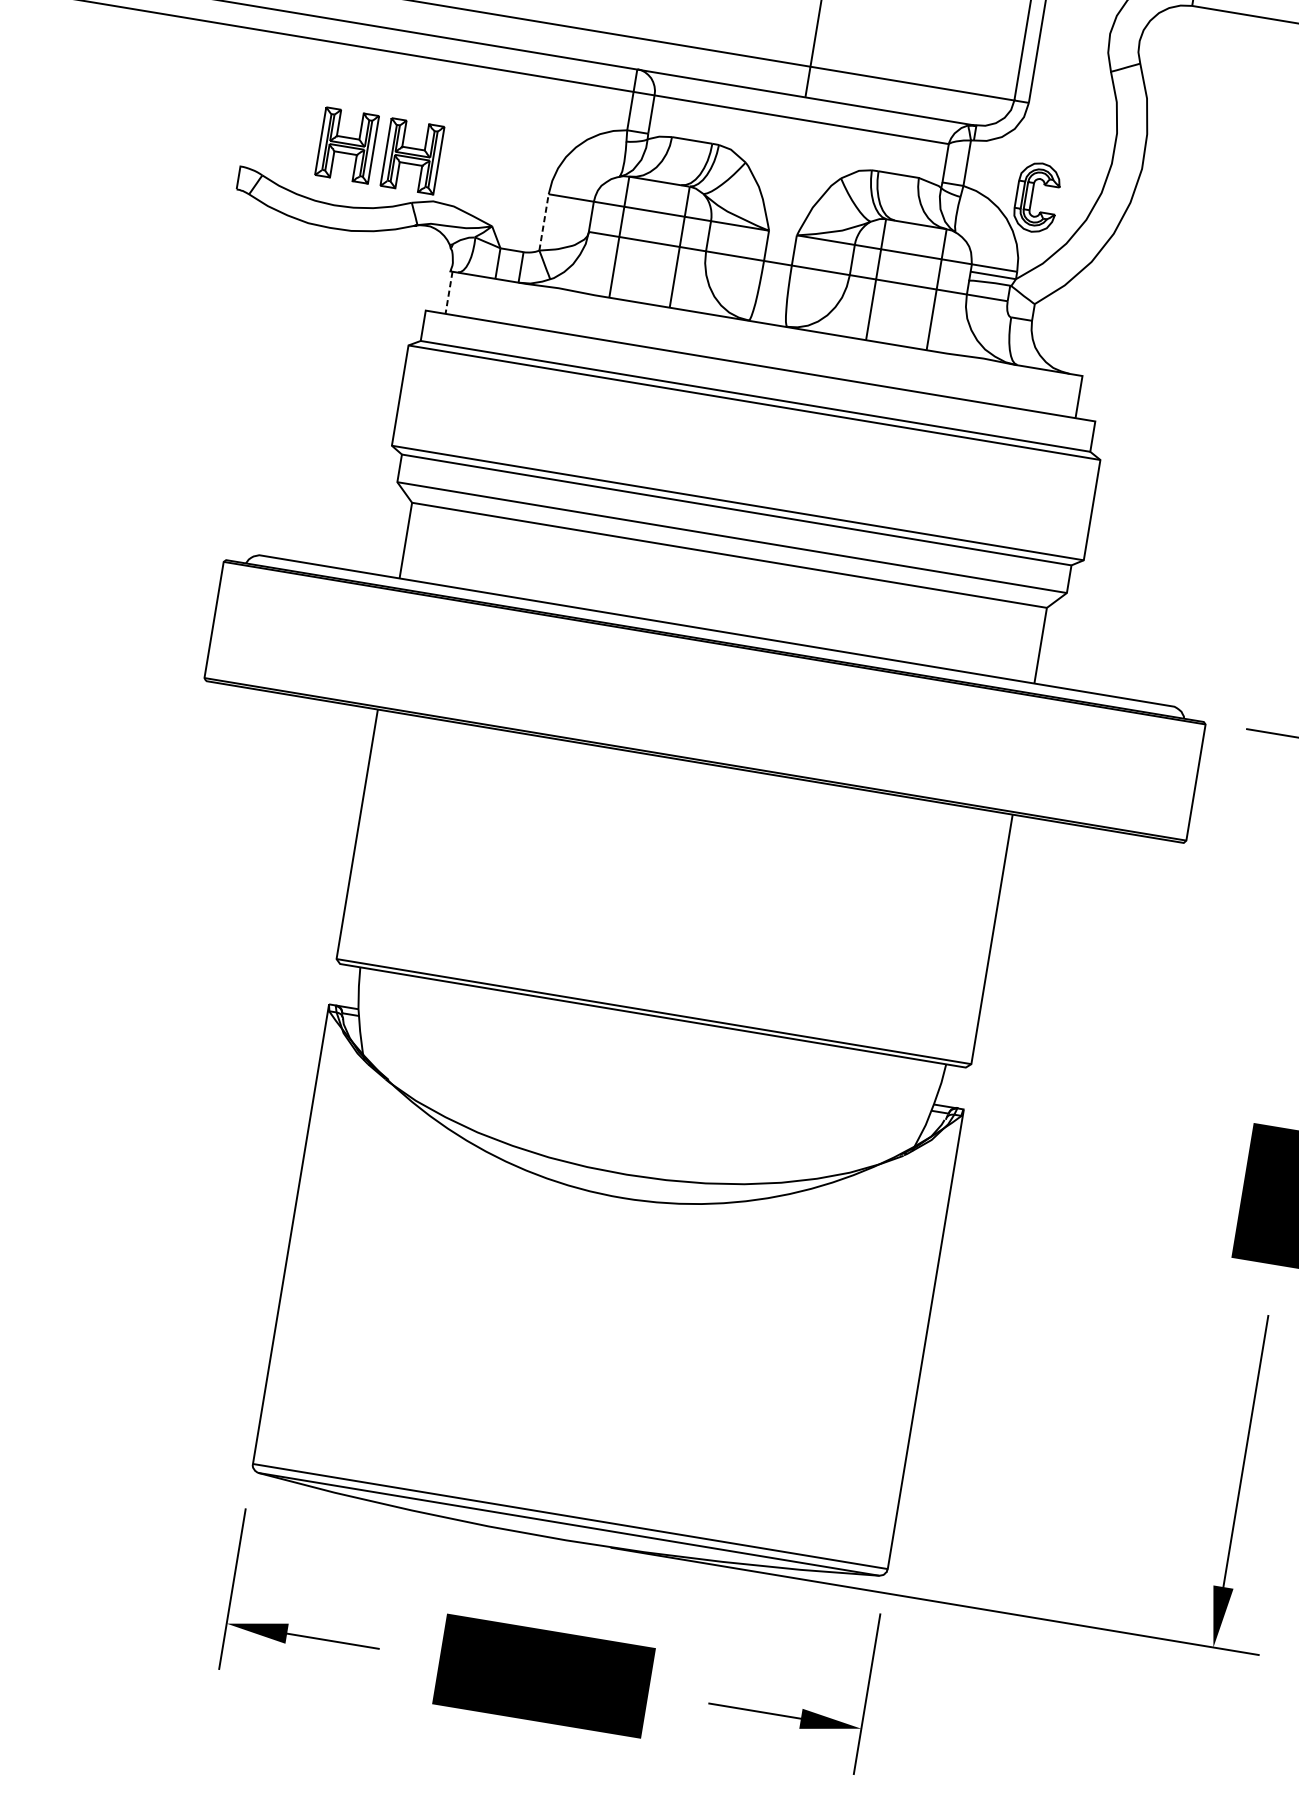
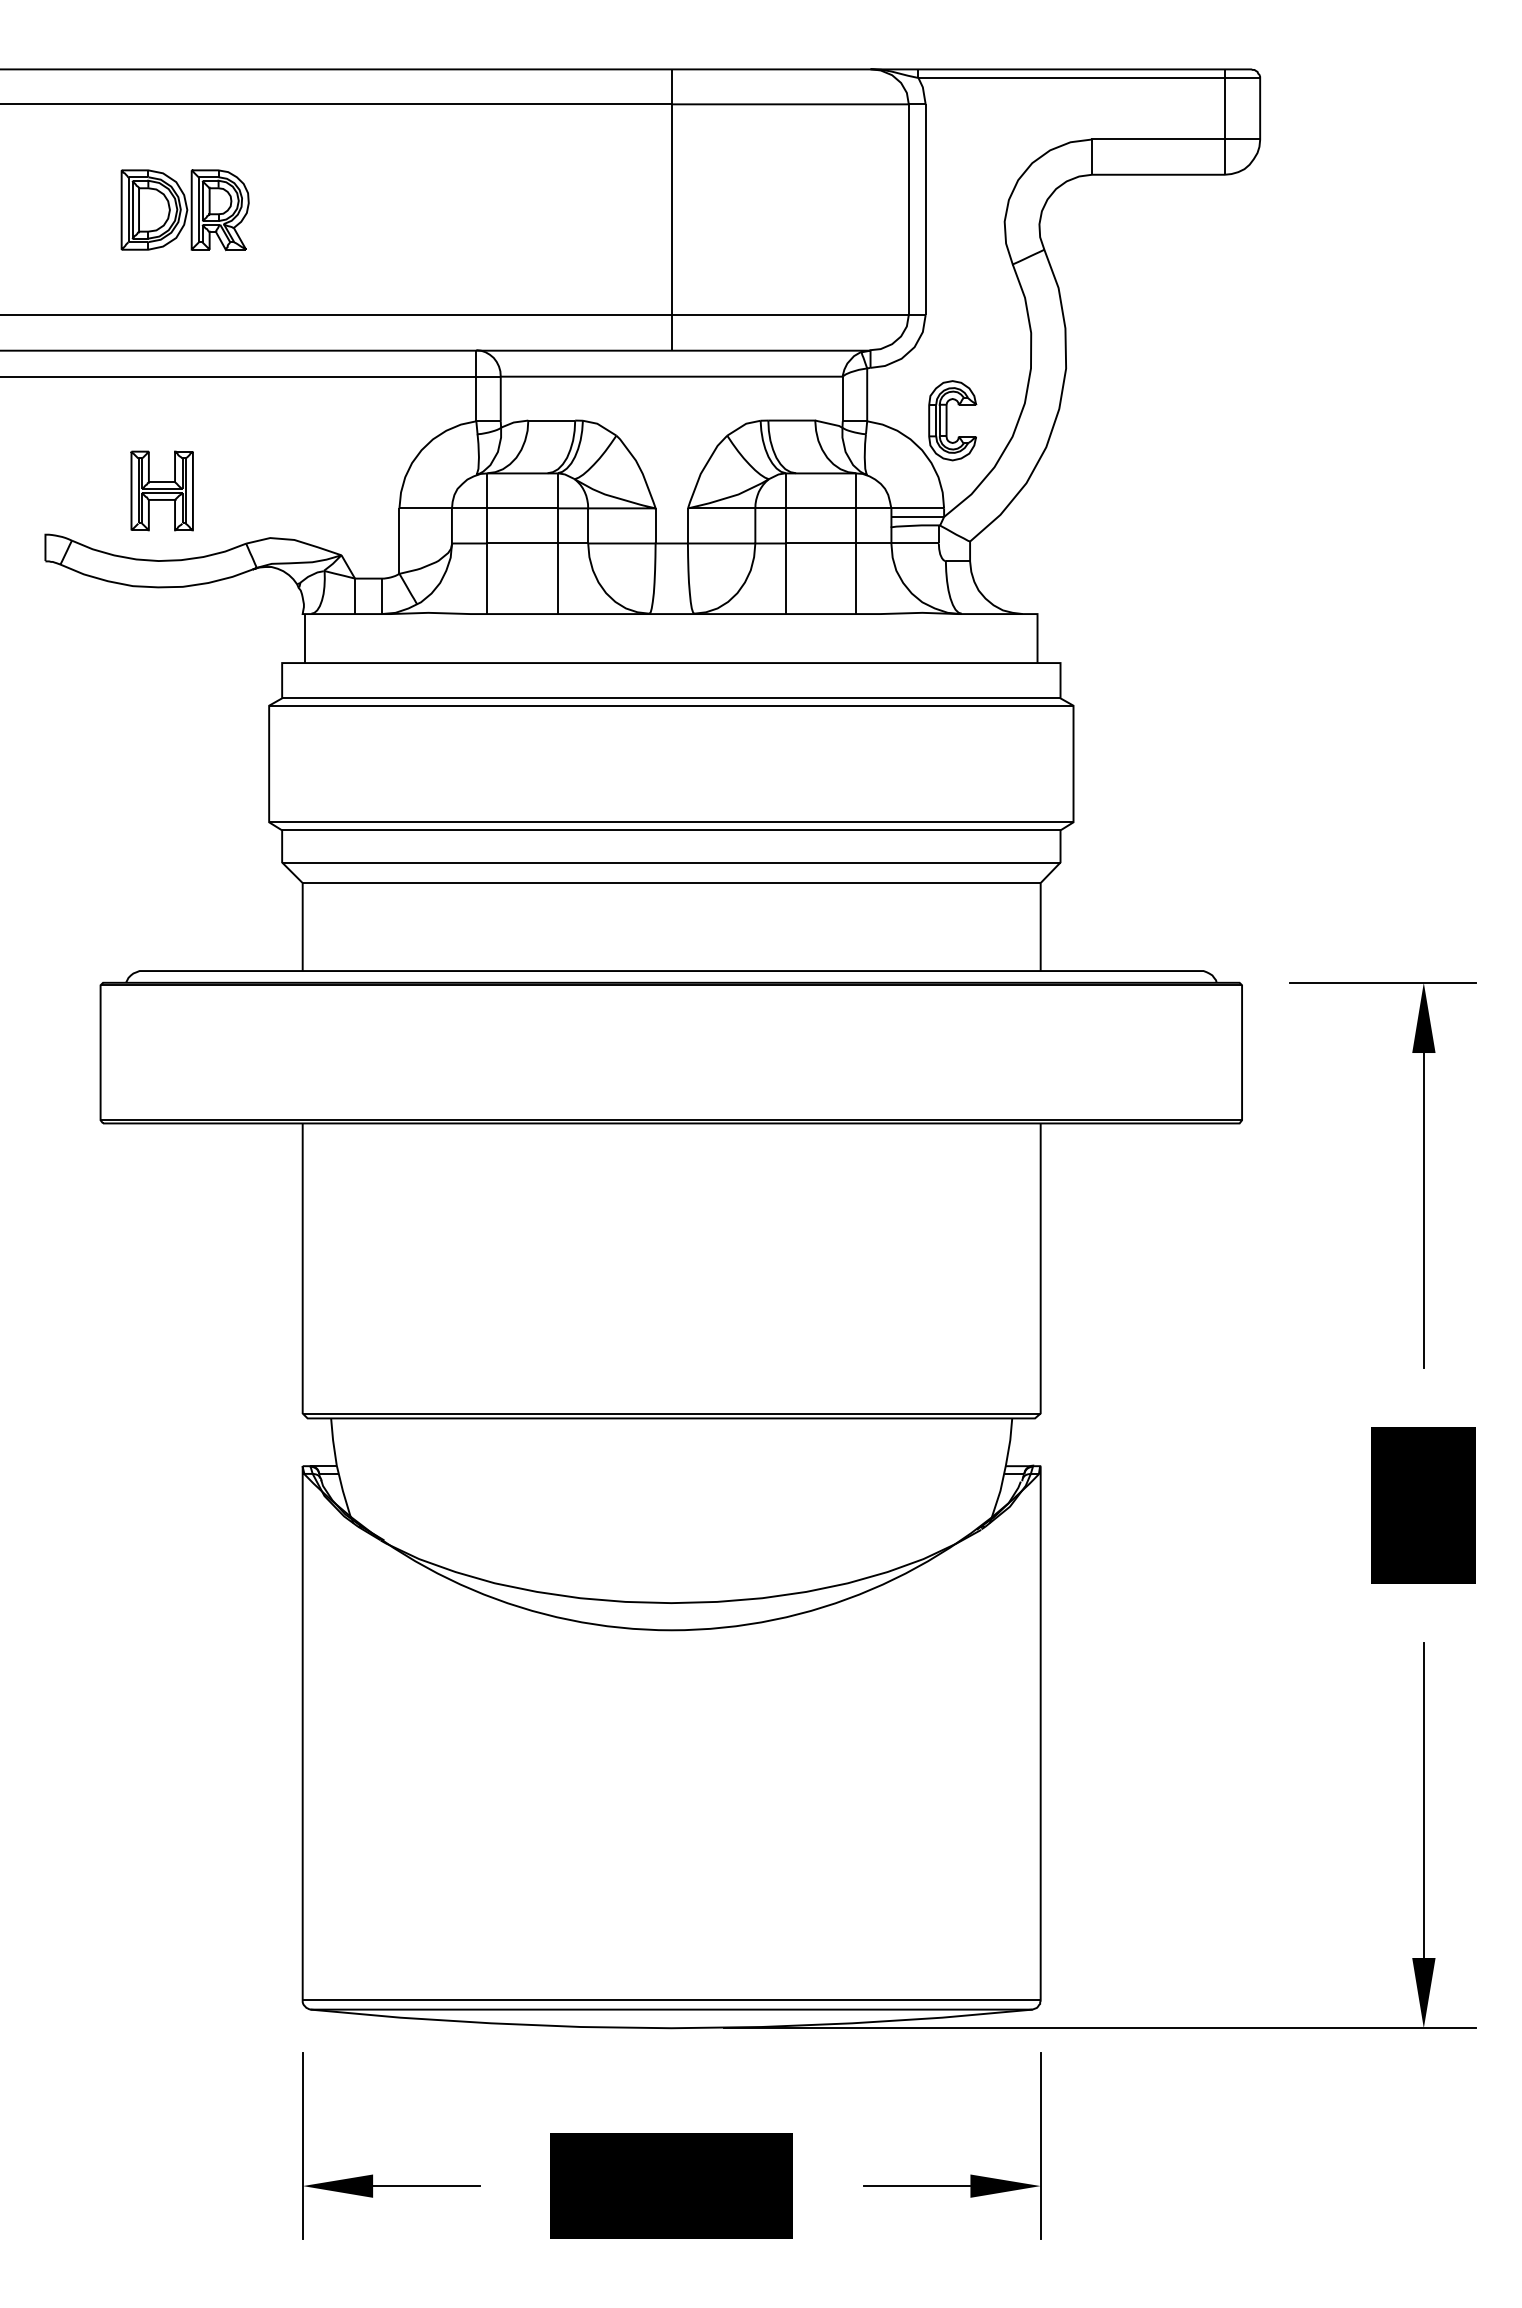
part: (411, 155) -> (237, 490), removed
line: (544, 222) -> (399, 541), dashed -> solid
line: (449, 293) -> (305, 639), dashed -> solid

